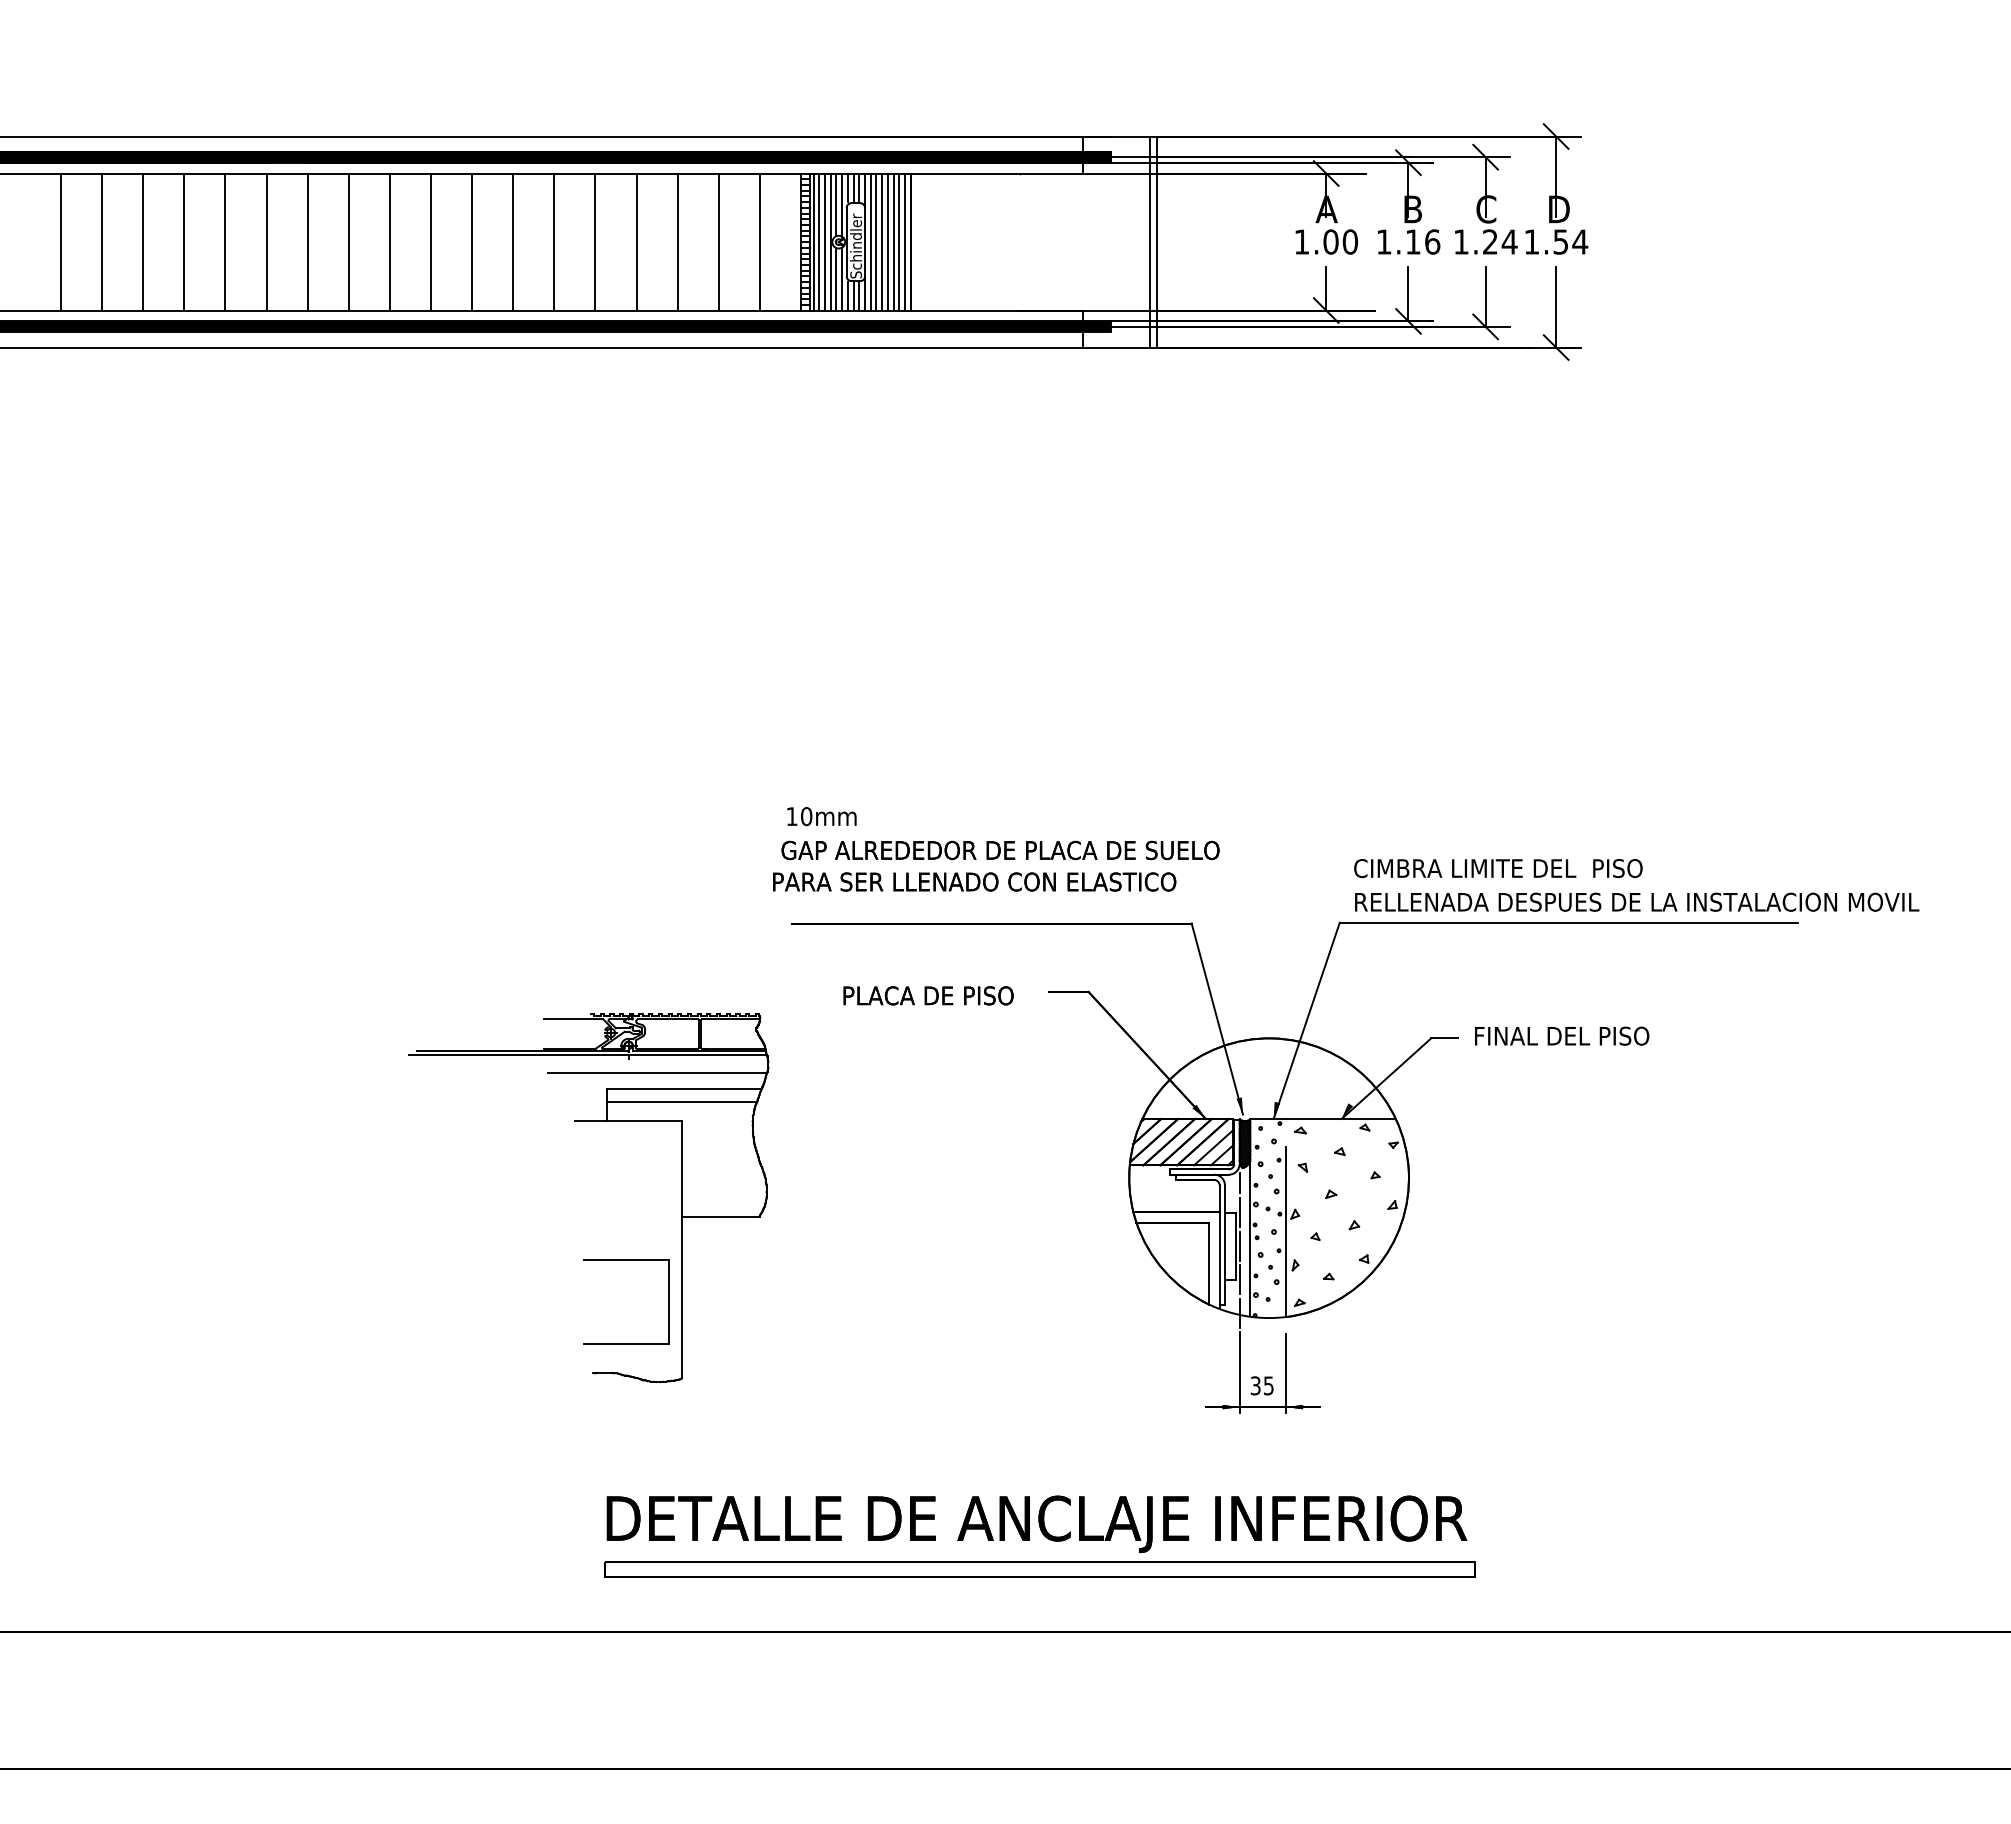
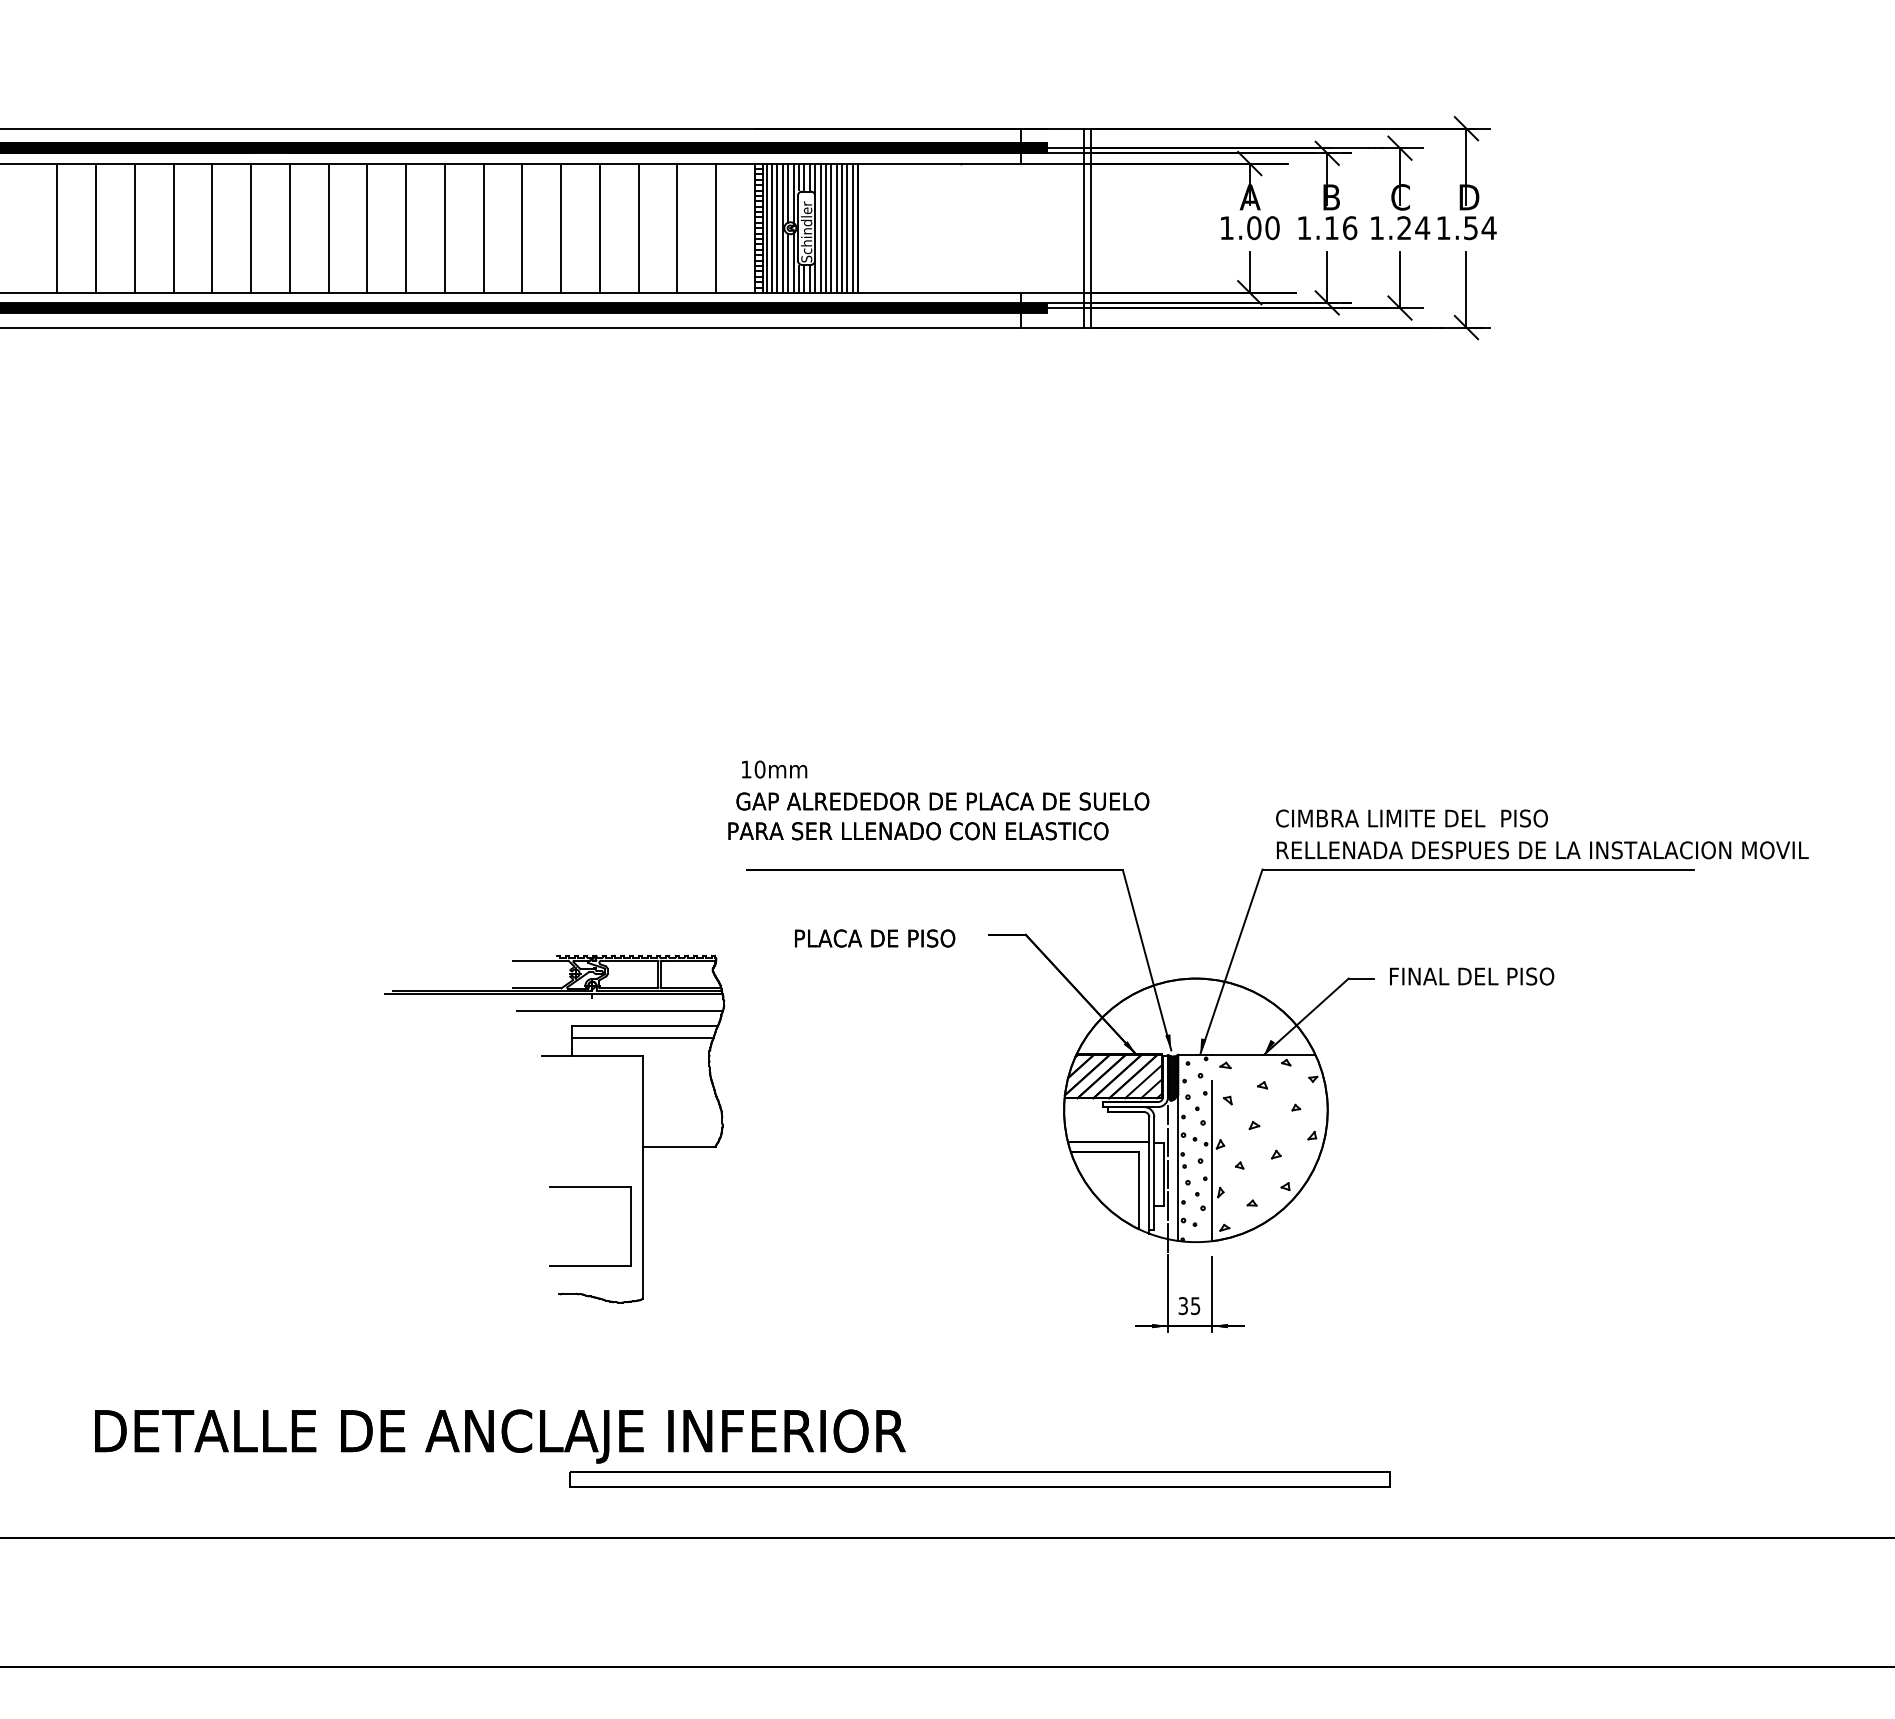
text: (1036, 1524) -> (499, 1436), moved

